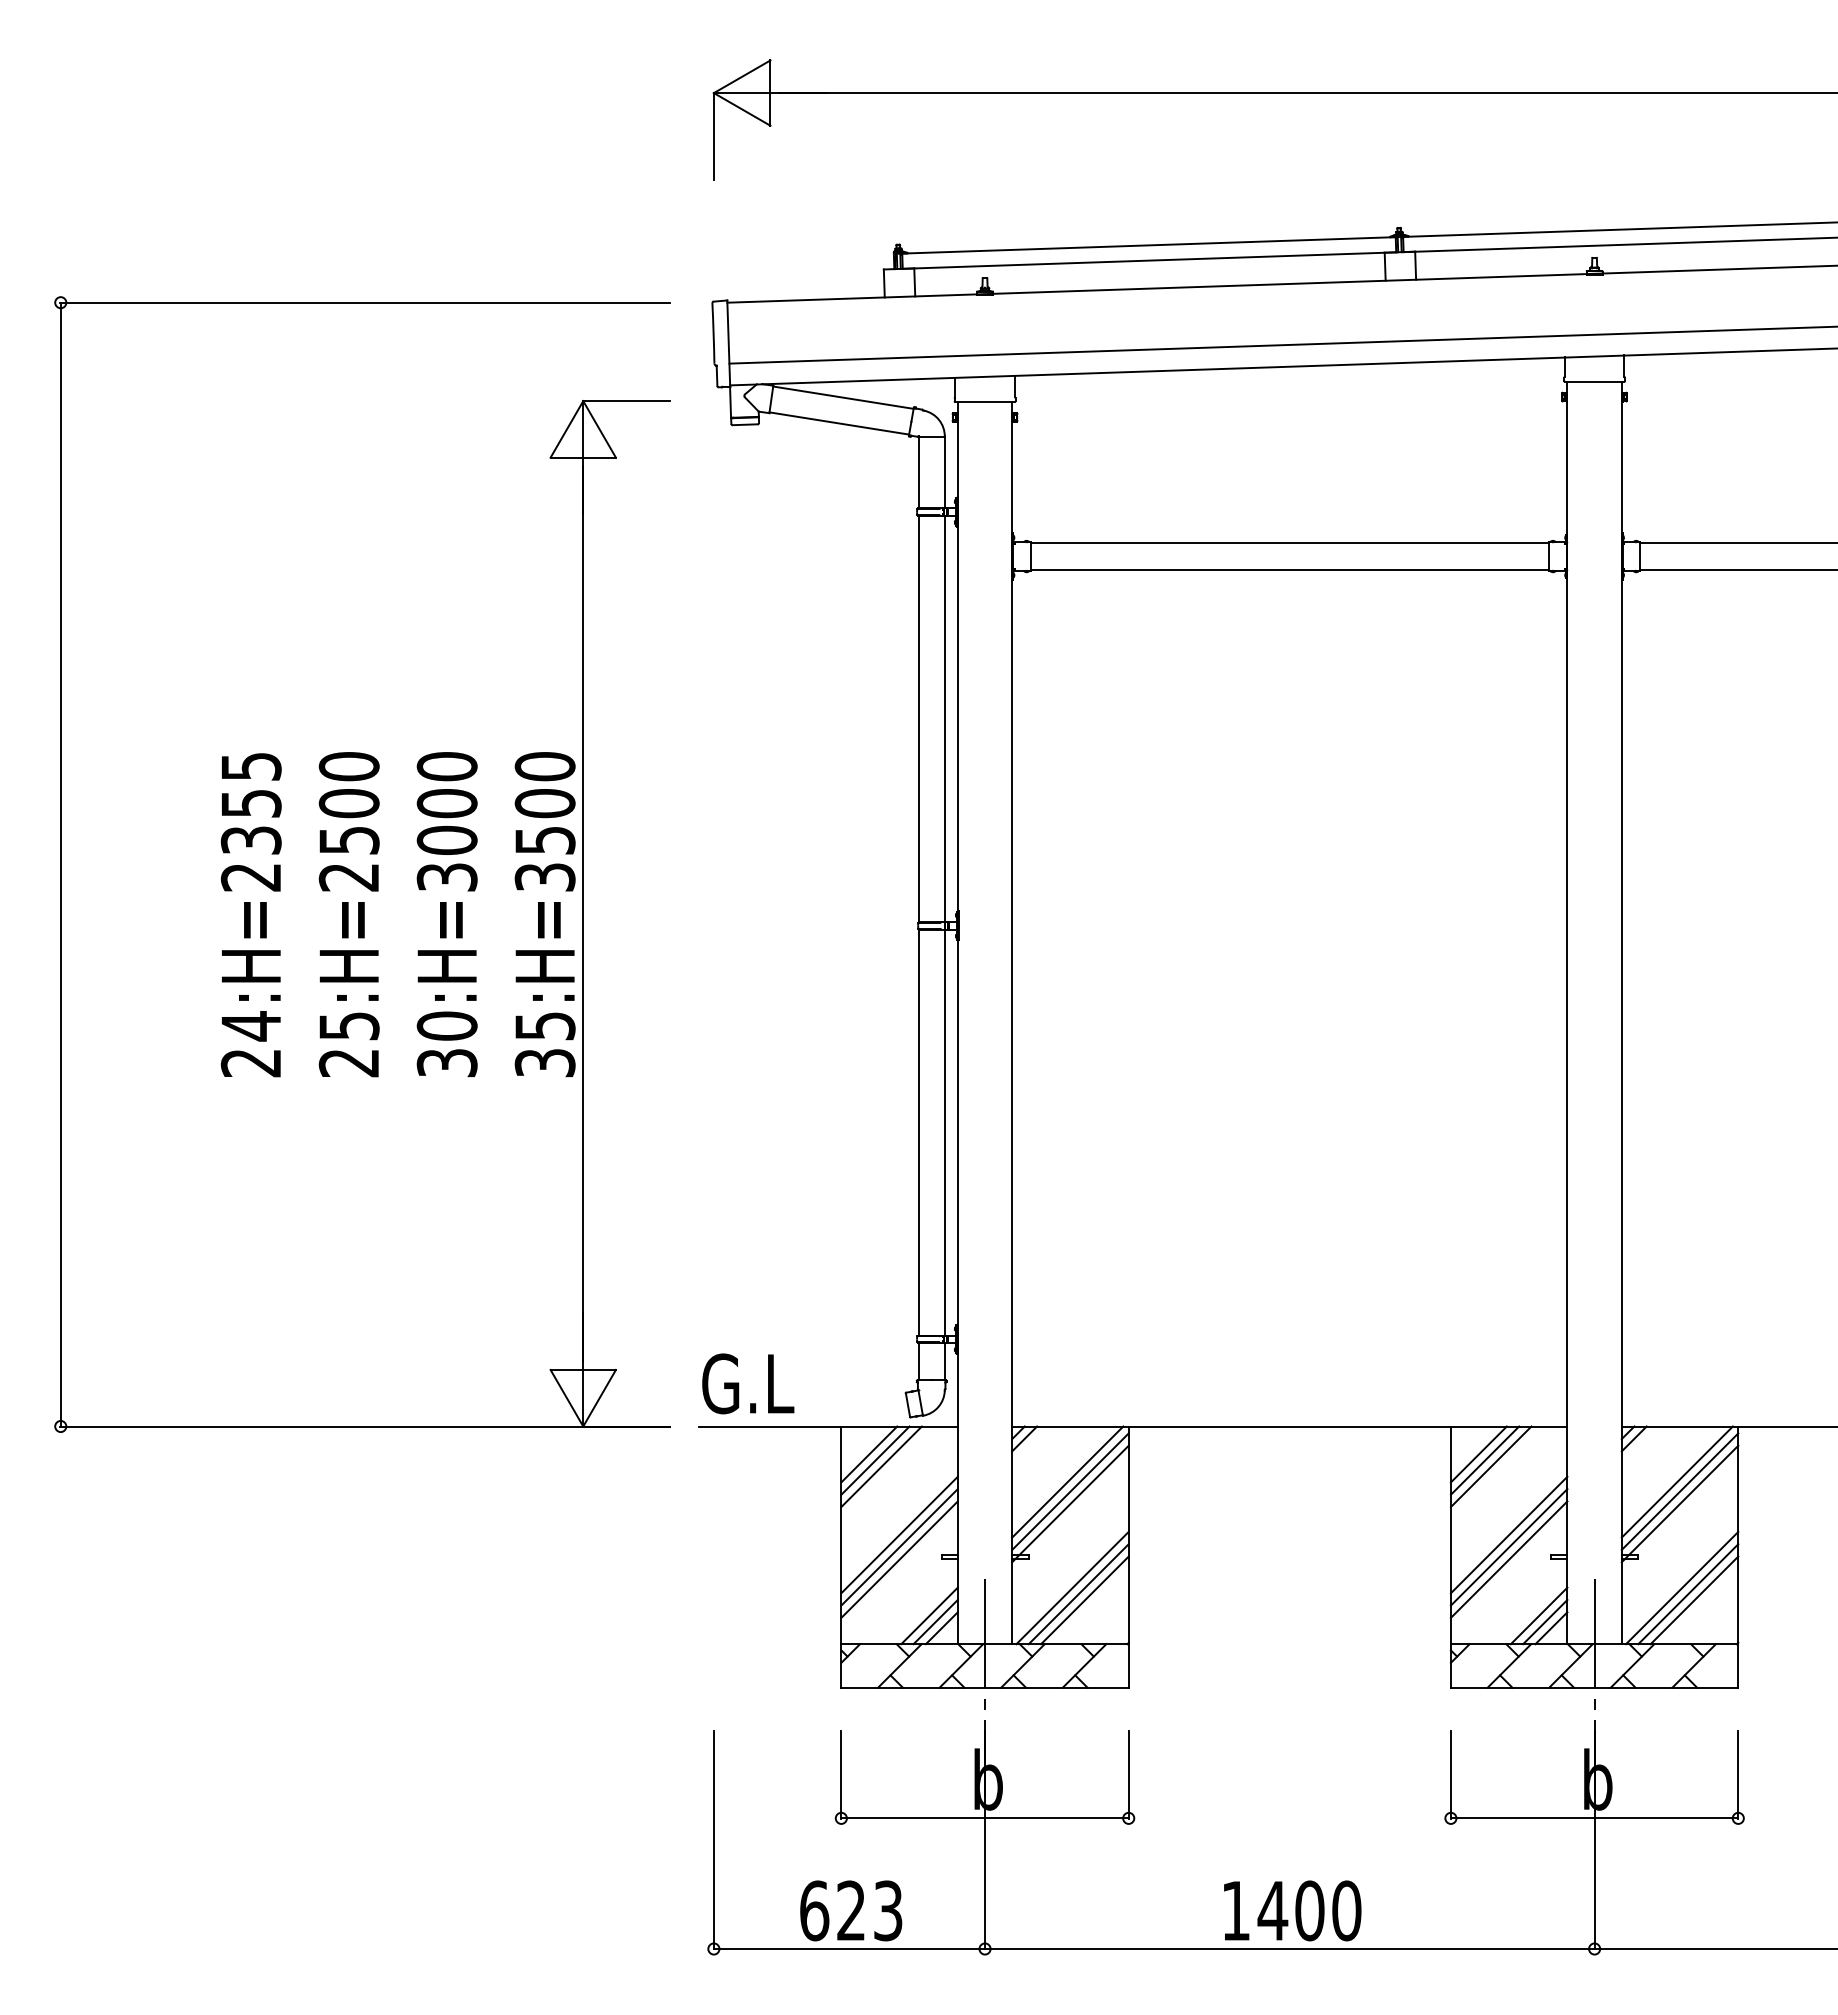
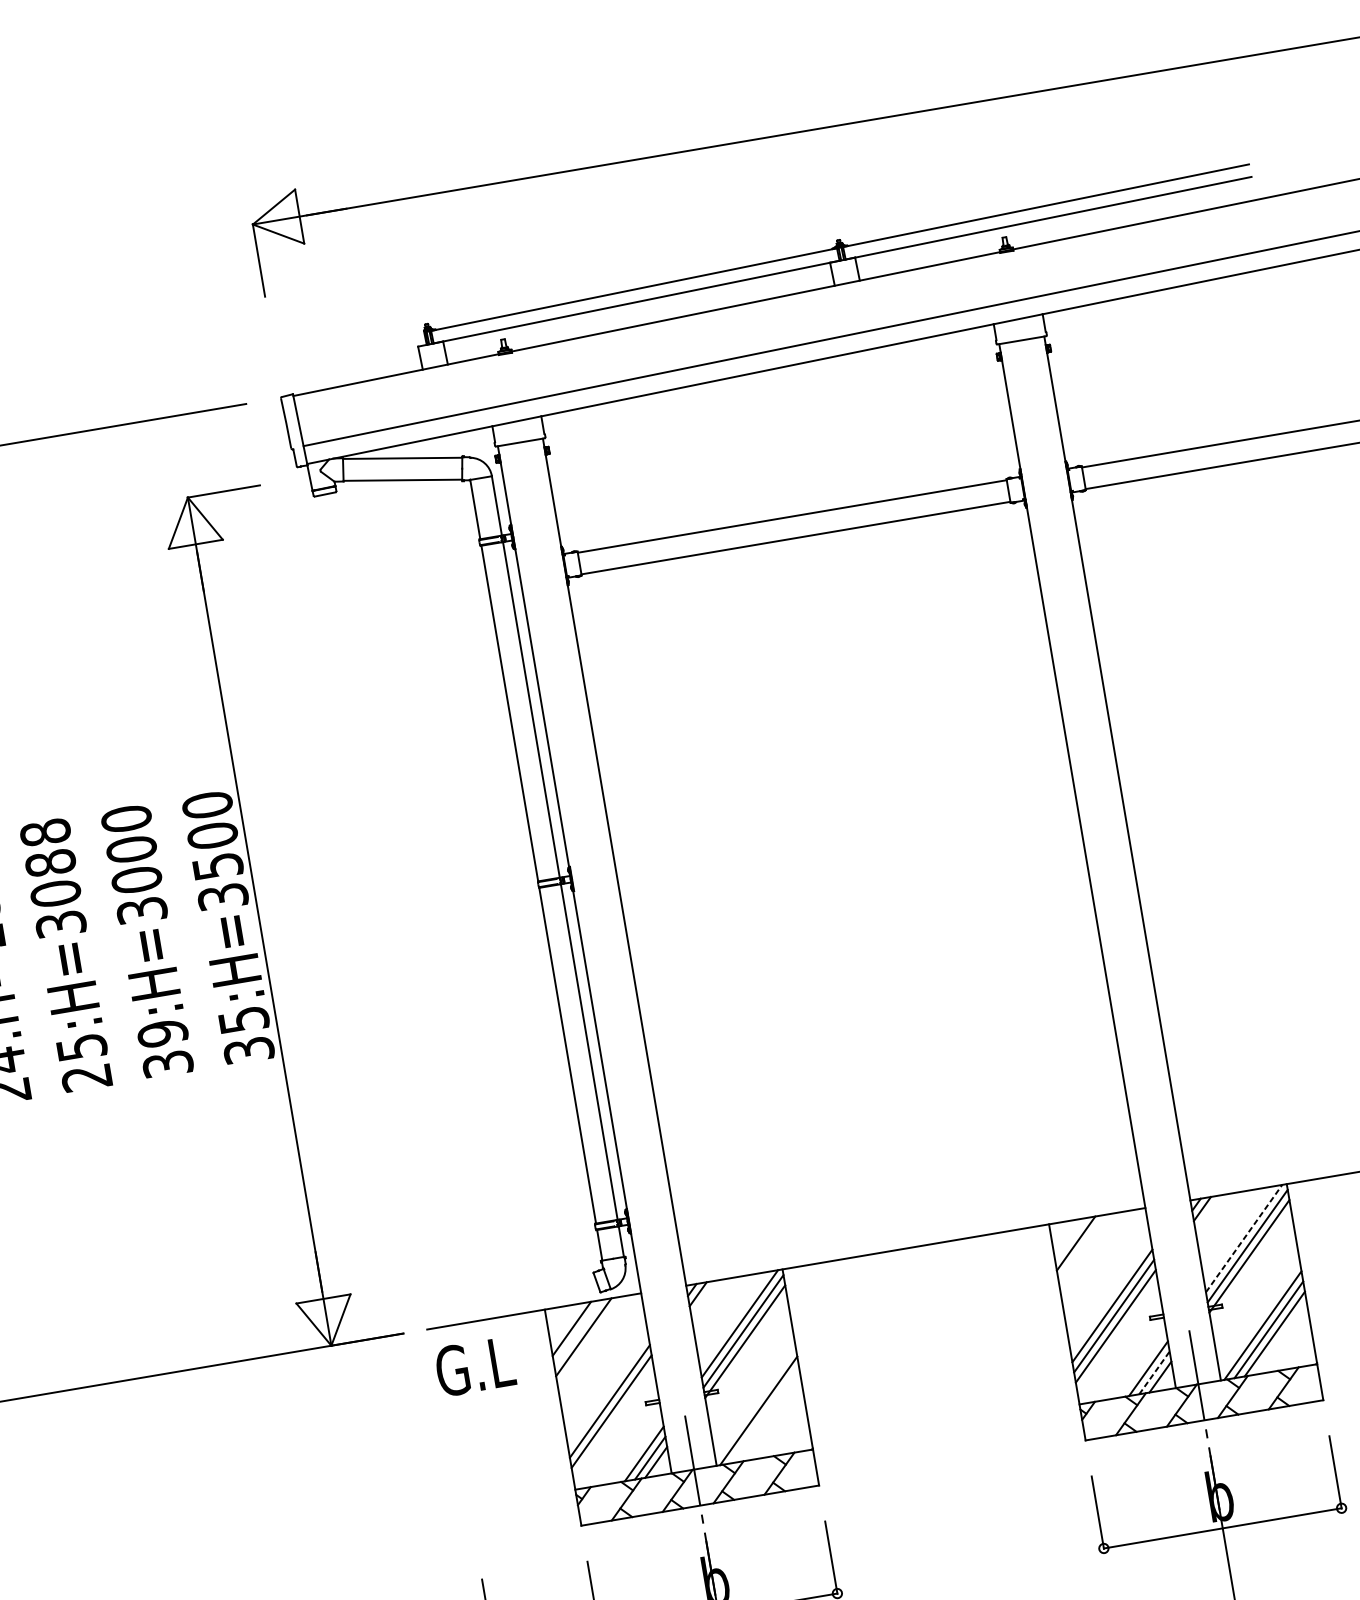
text: (348, 821) -> (52, 878), 25:H=2500 -> 25:H=3088
text: (446, 1025) -> (162, 1033), 30:H=3000 -> 39:H=3000
text: (748, 1383) -> (475, 1366), moved
line: (875, 1460) -> (577, 1332), removed
line: (1484, 1460) -> (1081, 1247), removed
line: (1490, 1466) -> (1087, 1251), removed
line: (1677, 1482) -> (1244, 1238), solid -> dashed
line: (899, 1534) -> (608, 1390), removed
line: (1078, 1594) -> (764, 1415), removed
line: (1084, 1600) -> (770, 1419), removed
line: (1545, 1621) -> (1154, 1372), solid -> dashed

